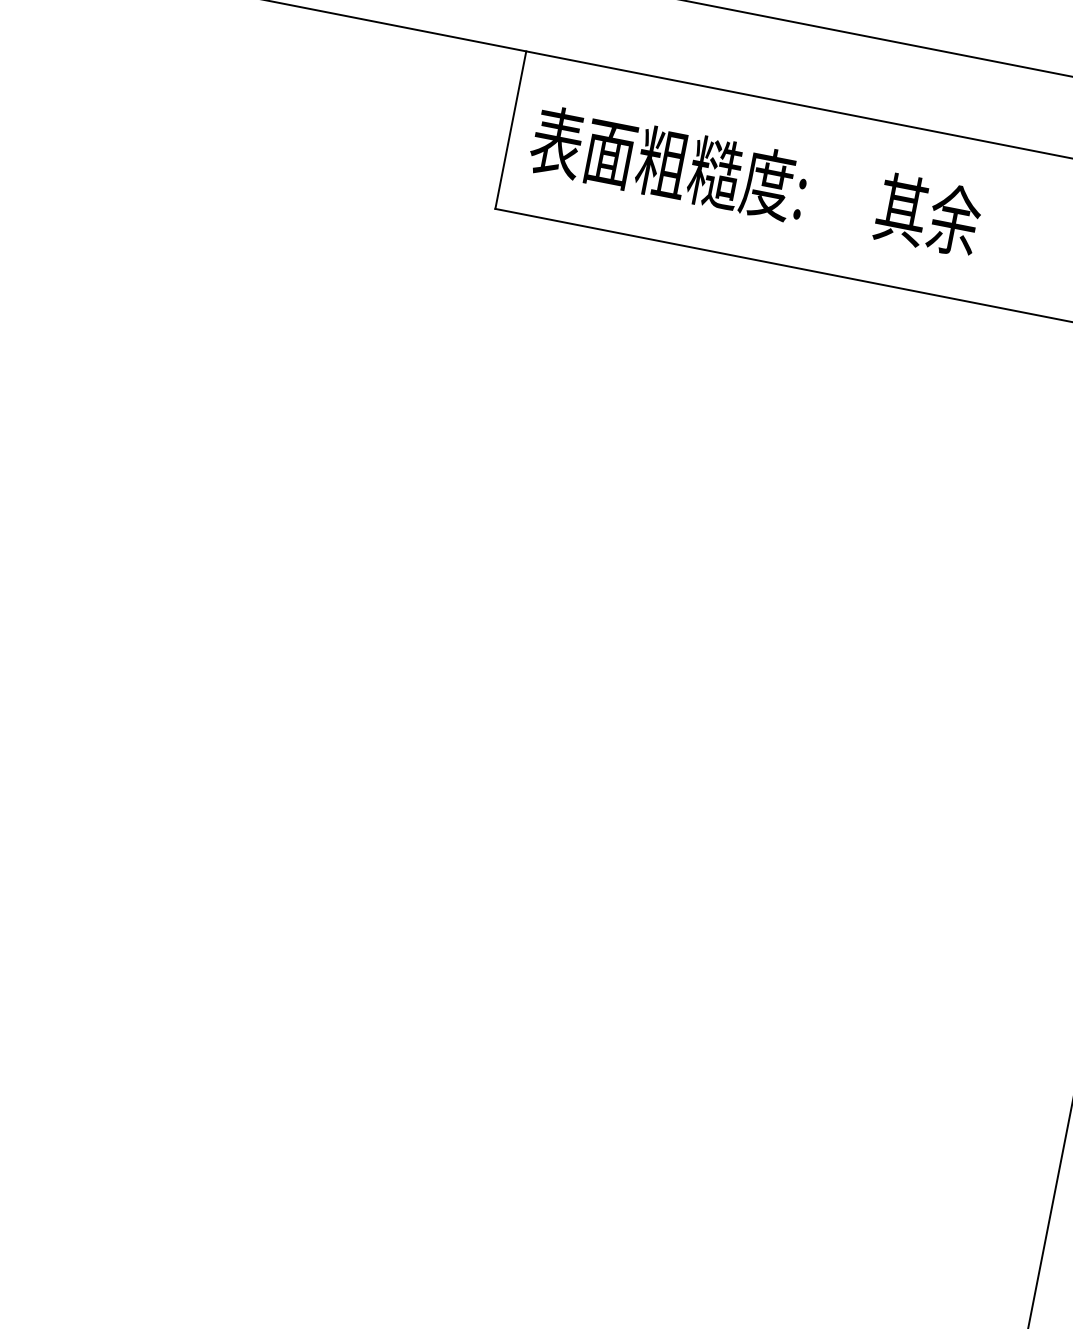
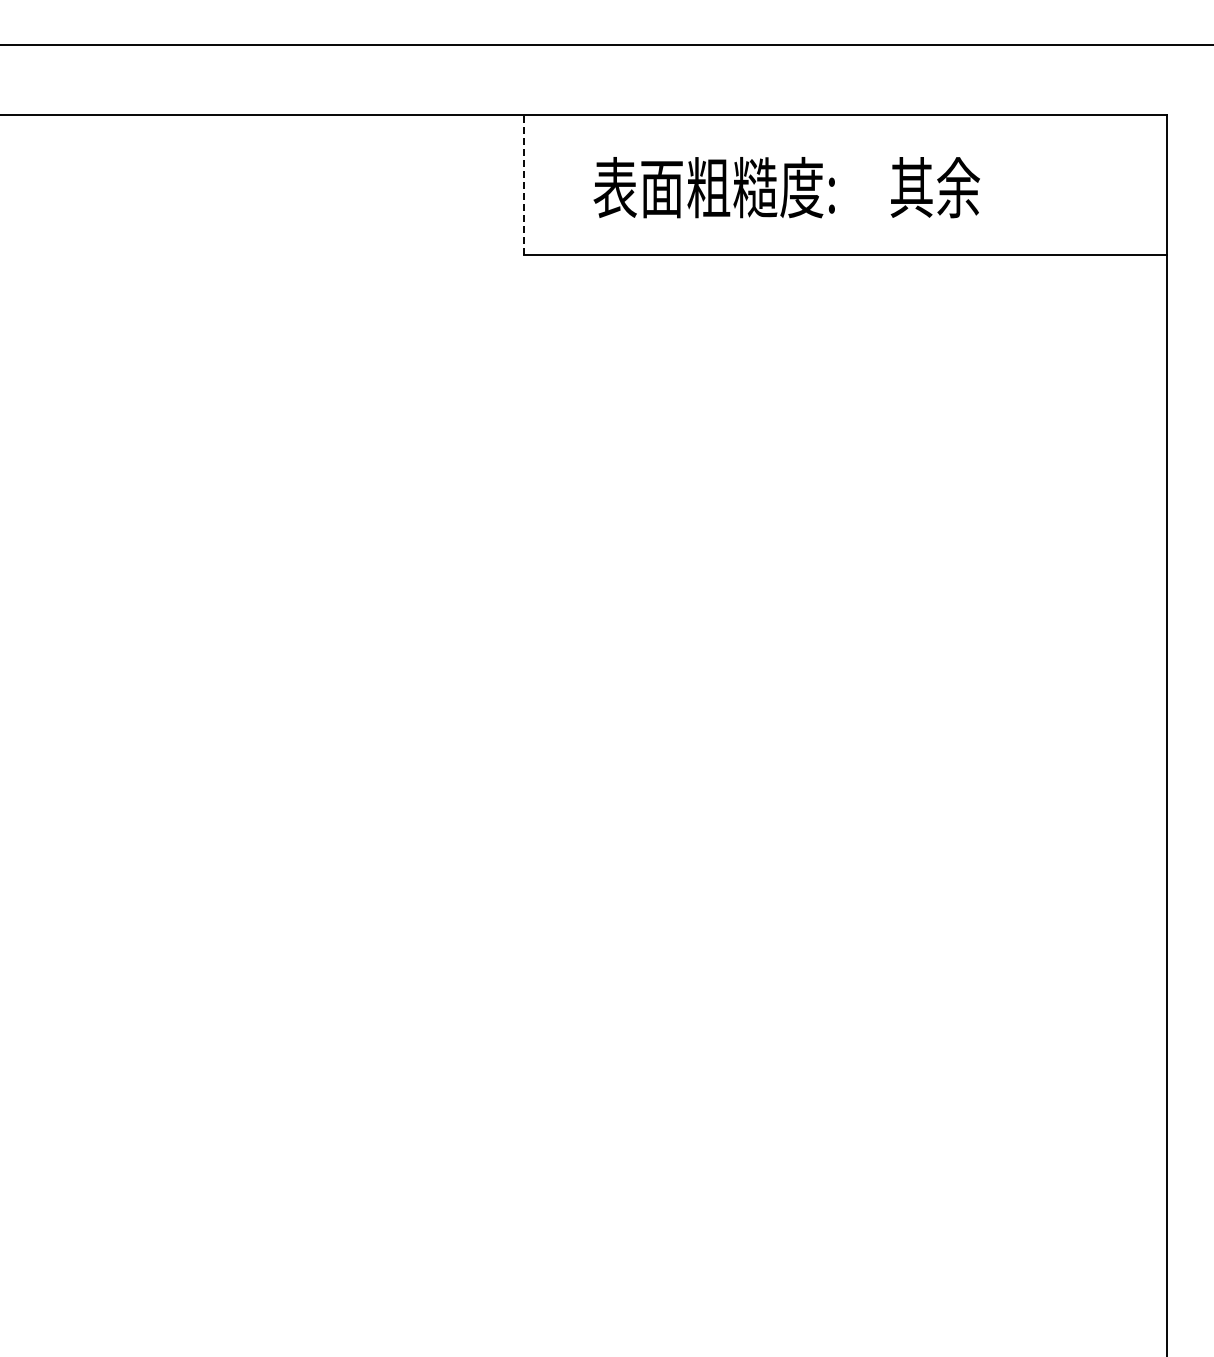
line: (510, 130) -> (524, 185), solid -> dashed
text: (668, 163) -> (713, 187), moved
text: (927, 214) -> (934, 187), moved

